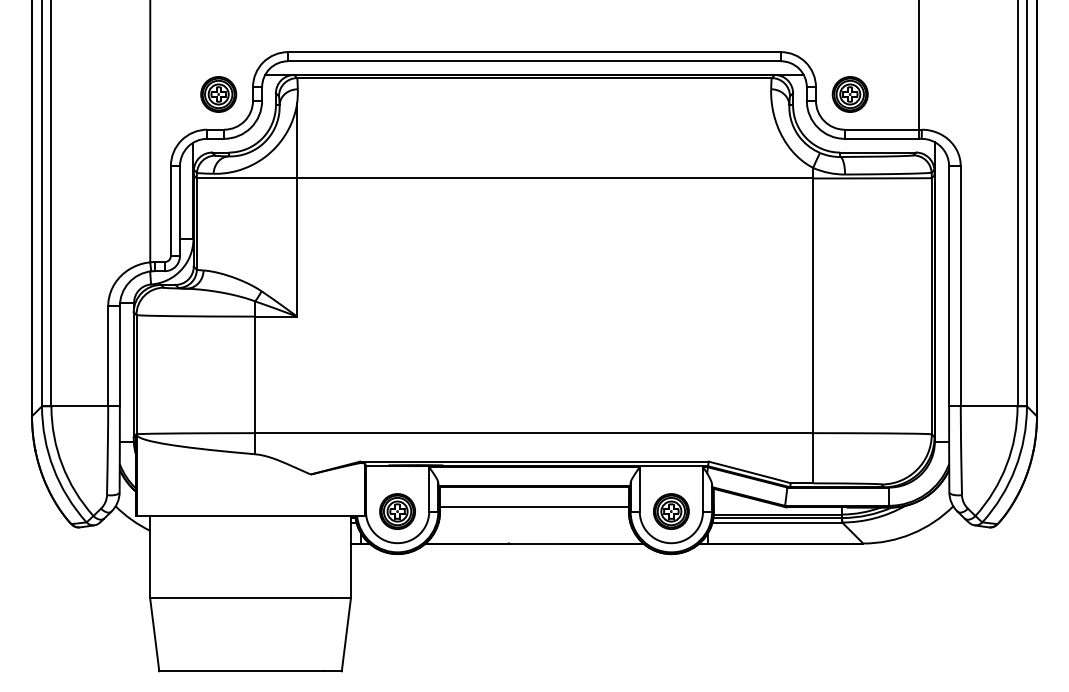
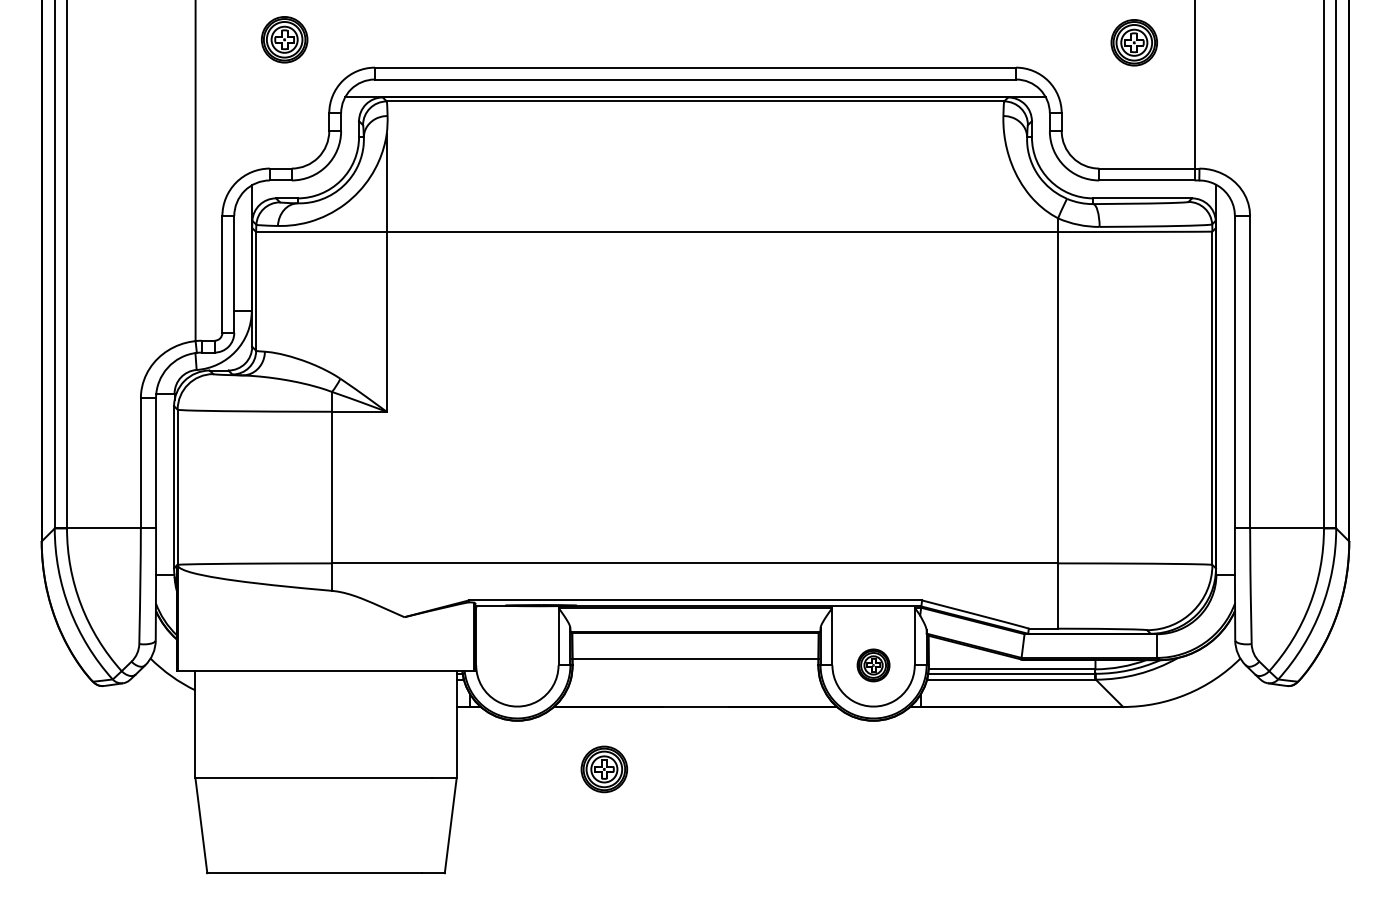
part: (218, 94) -> (284, 39), moved
part: (849, 94) -> (1133, 42), moved
part: (397, 511) -> (604, 769), moved
part: (671, 511) -> (873, 665), size x0.7

